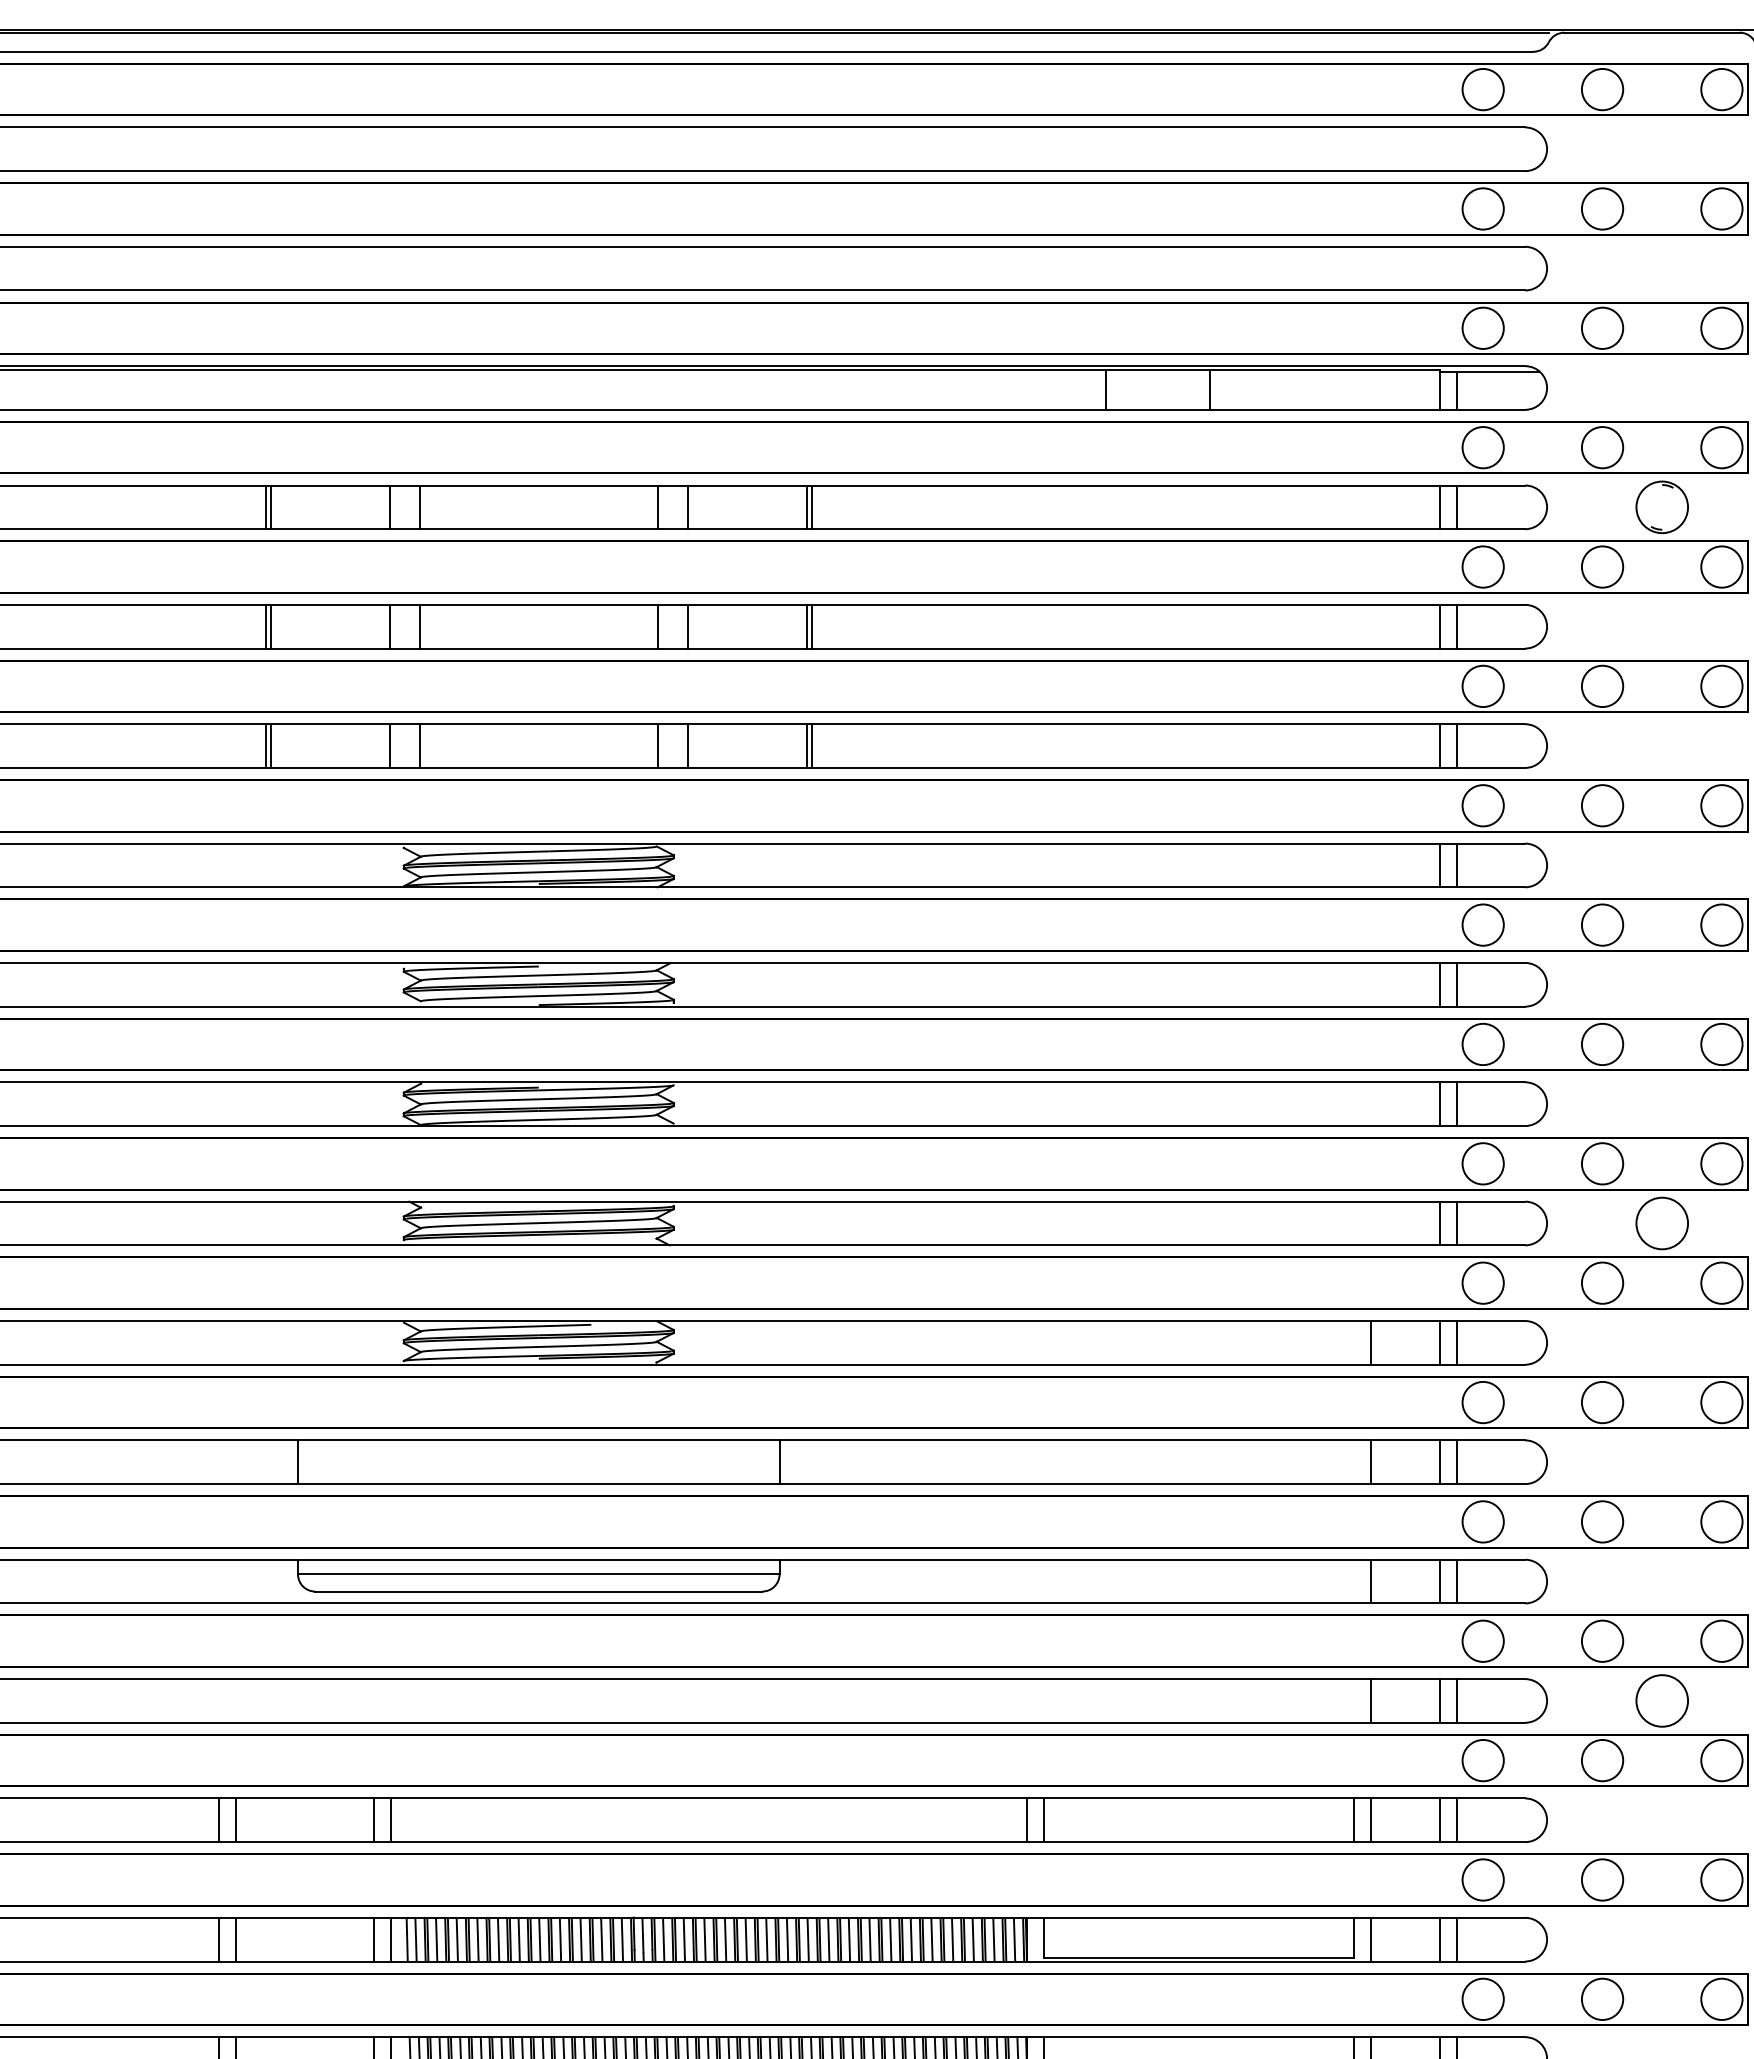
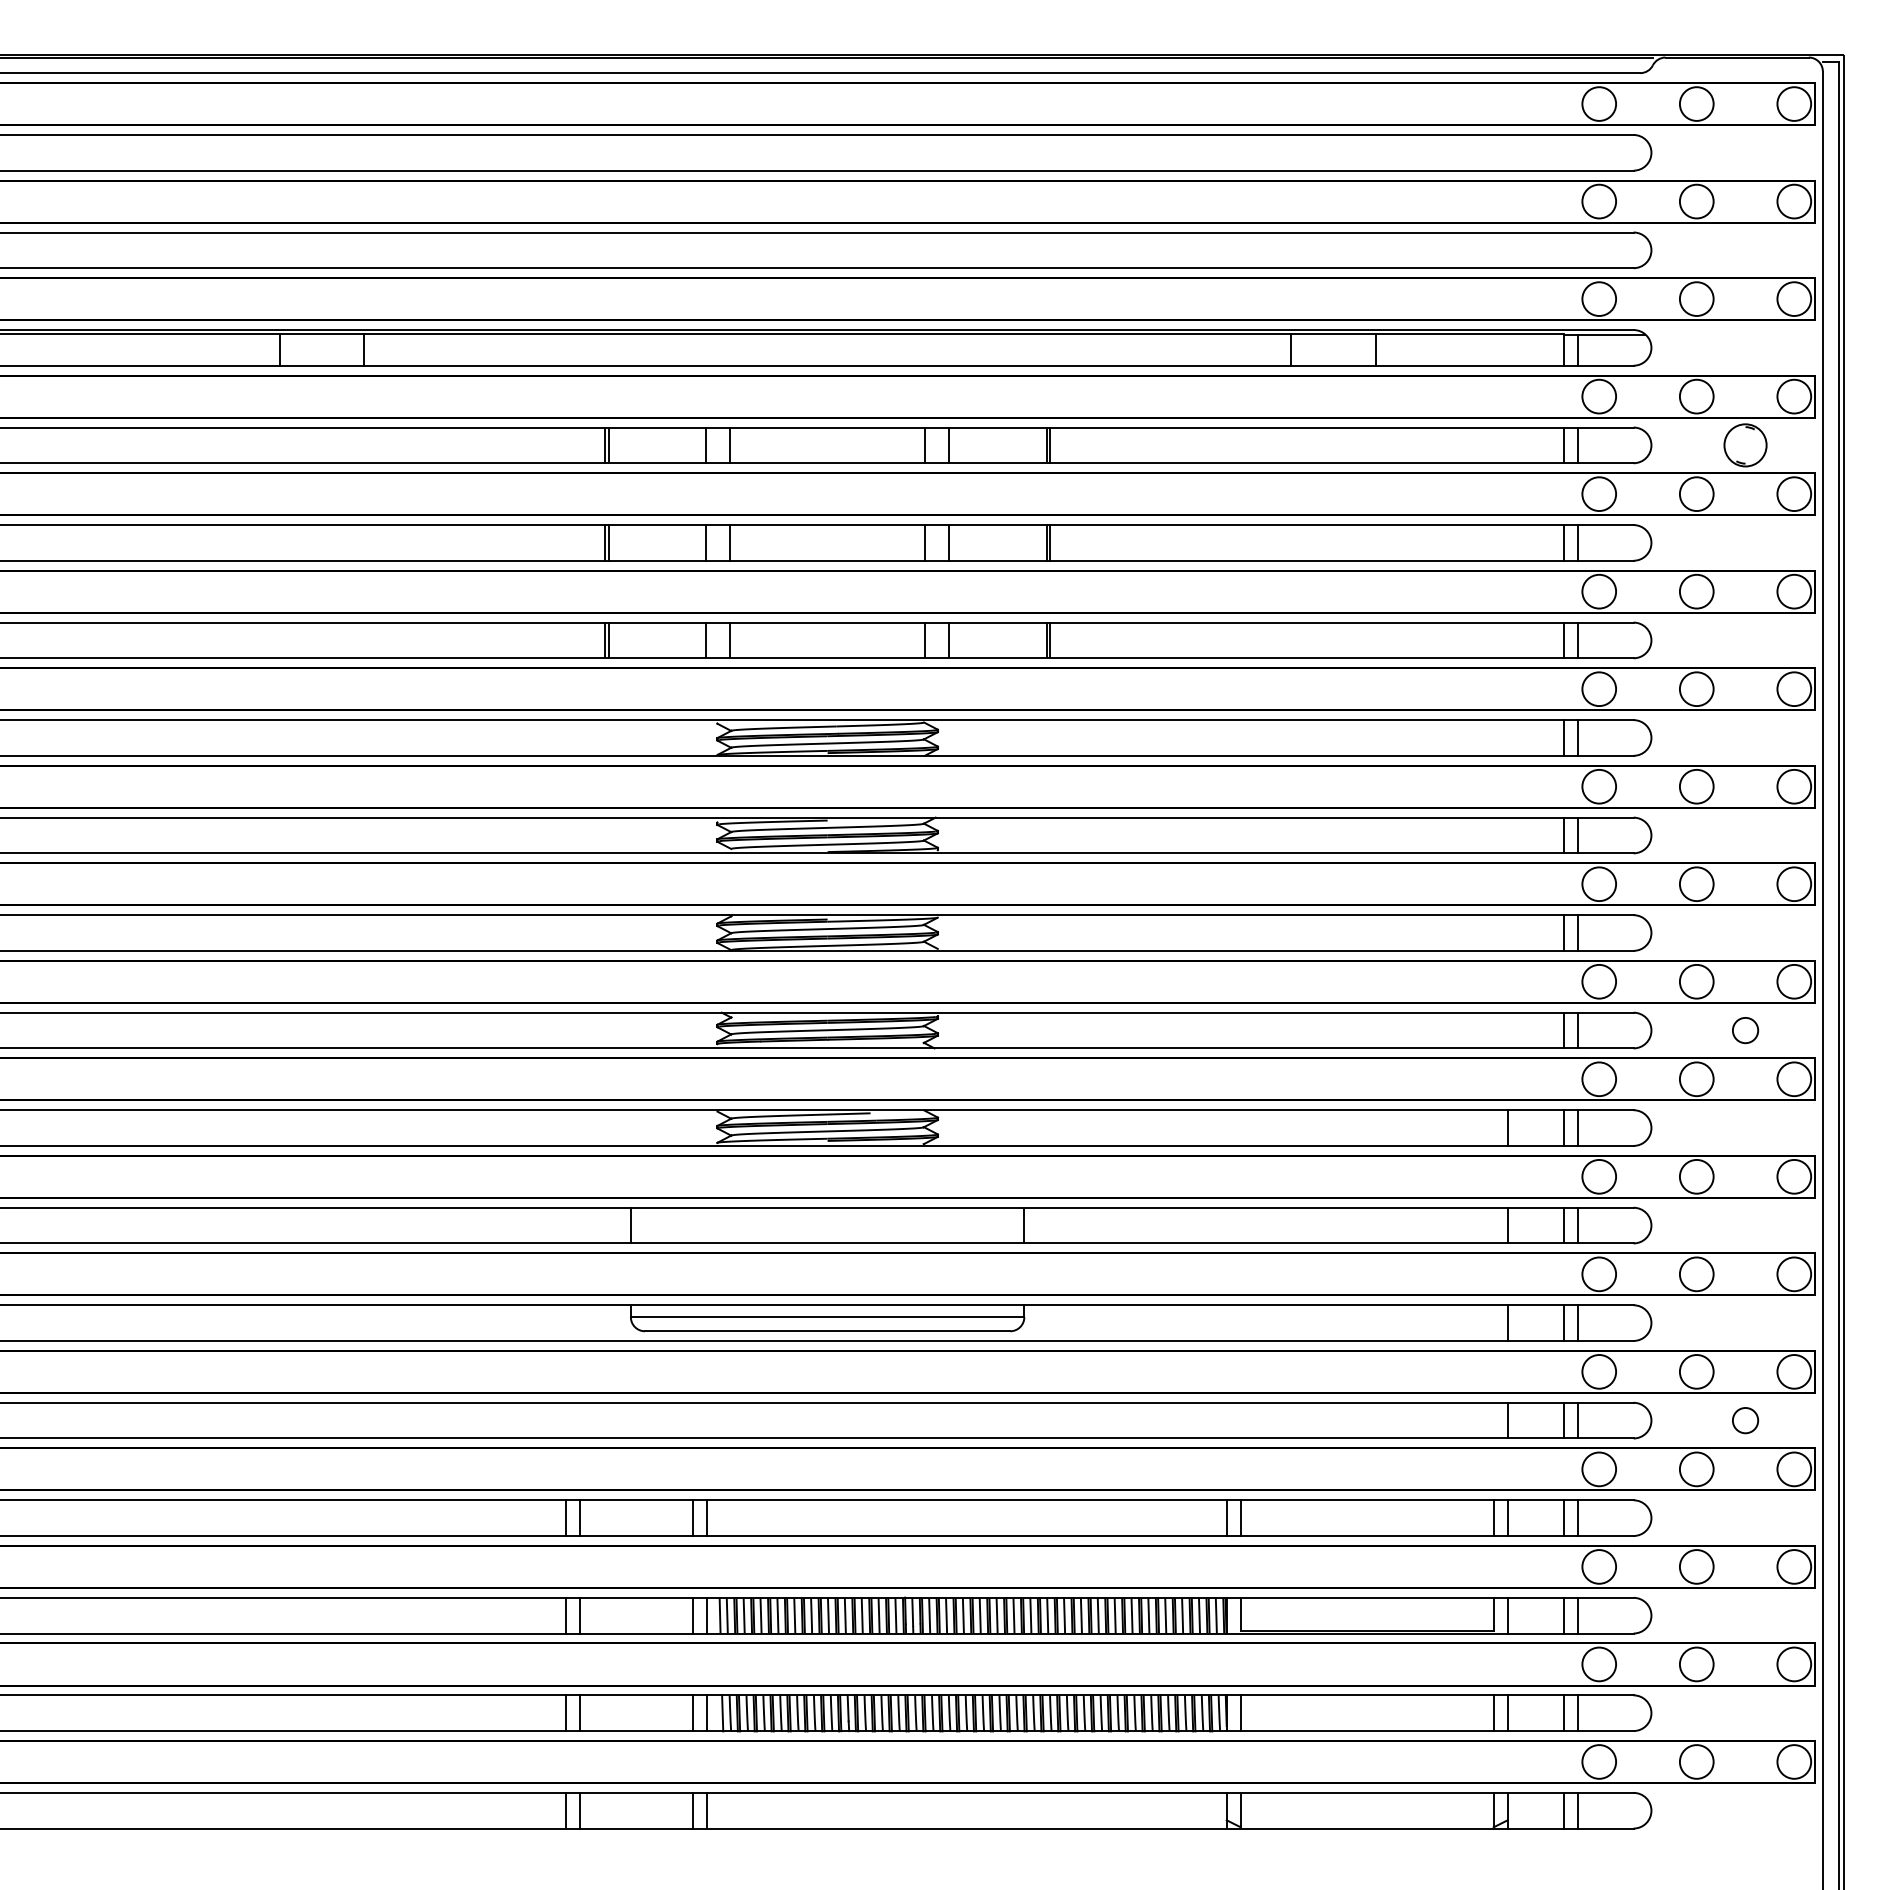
circle: (1662, 1223) -> (1745, 1030), size x0.6
circle: (1662, 1700) -> (1745, 1420), size x0.6

